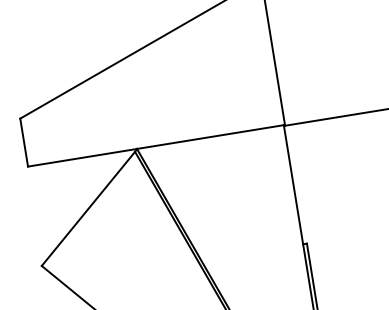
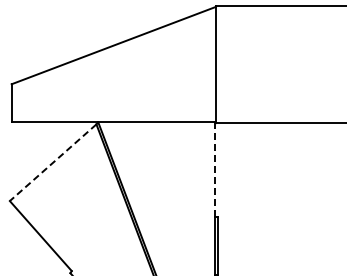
line: (293, 185) -> (214, 170), solid -> dashed
line: (88, 208) -> (53, 162), solid -> dashed

